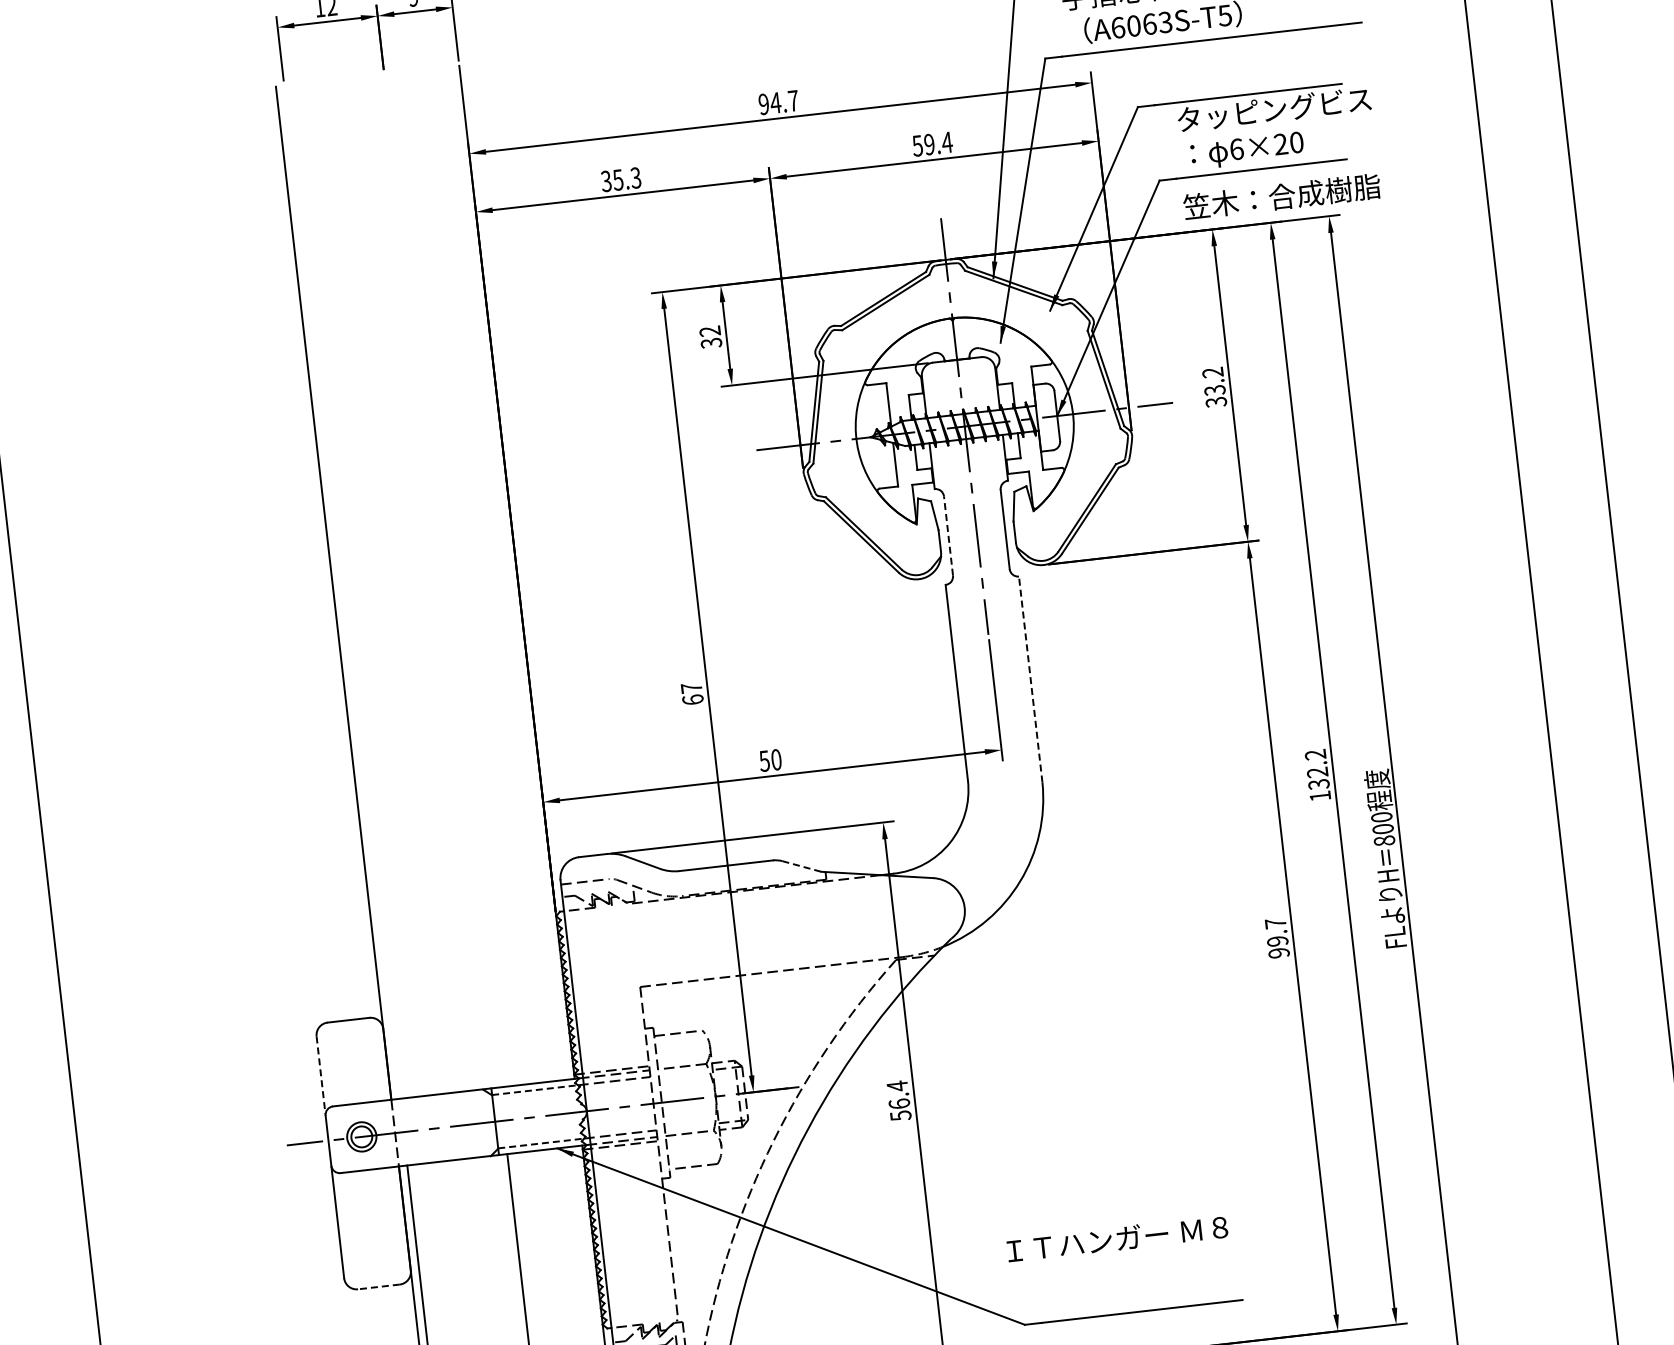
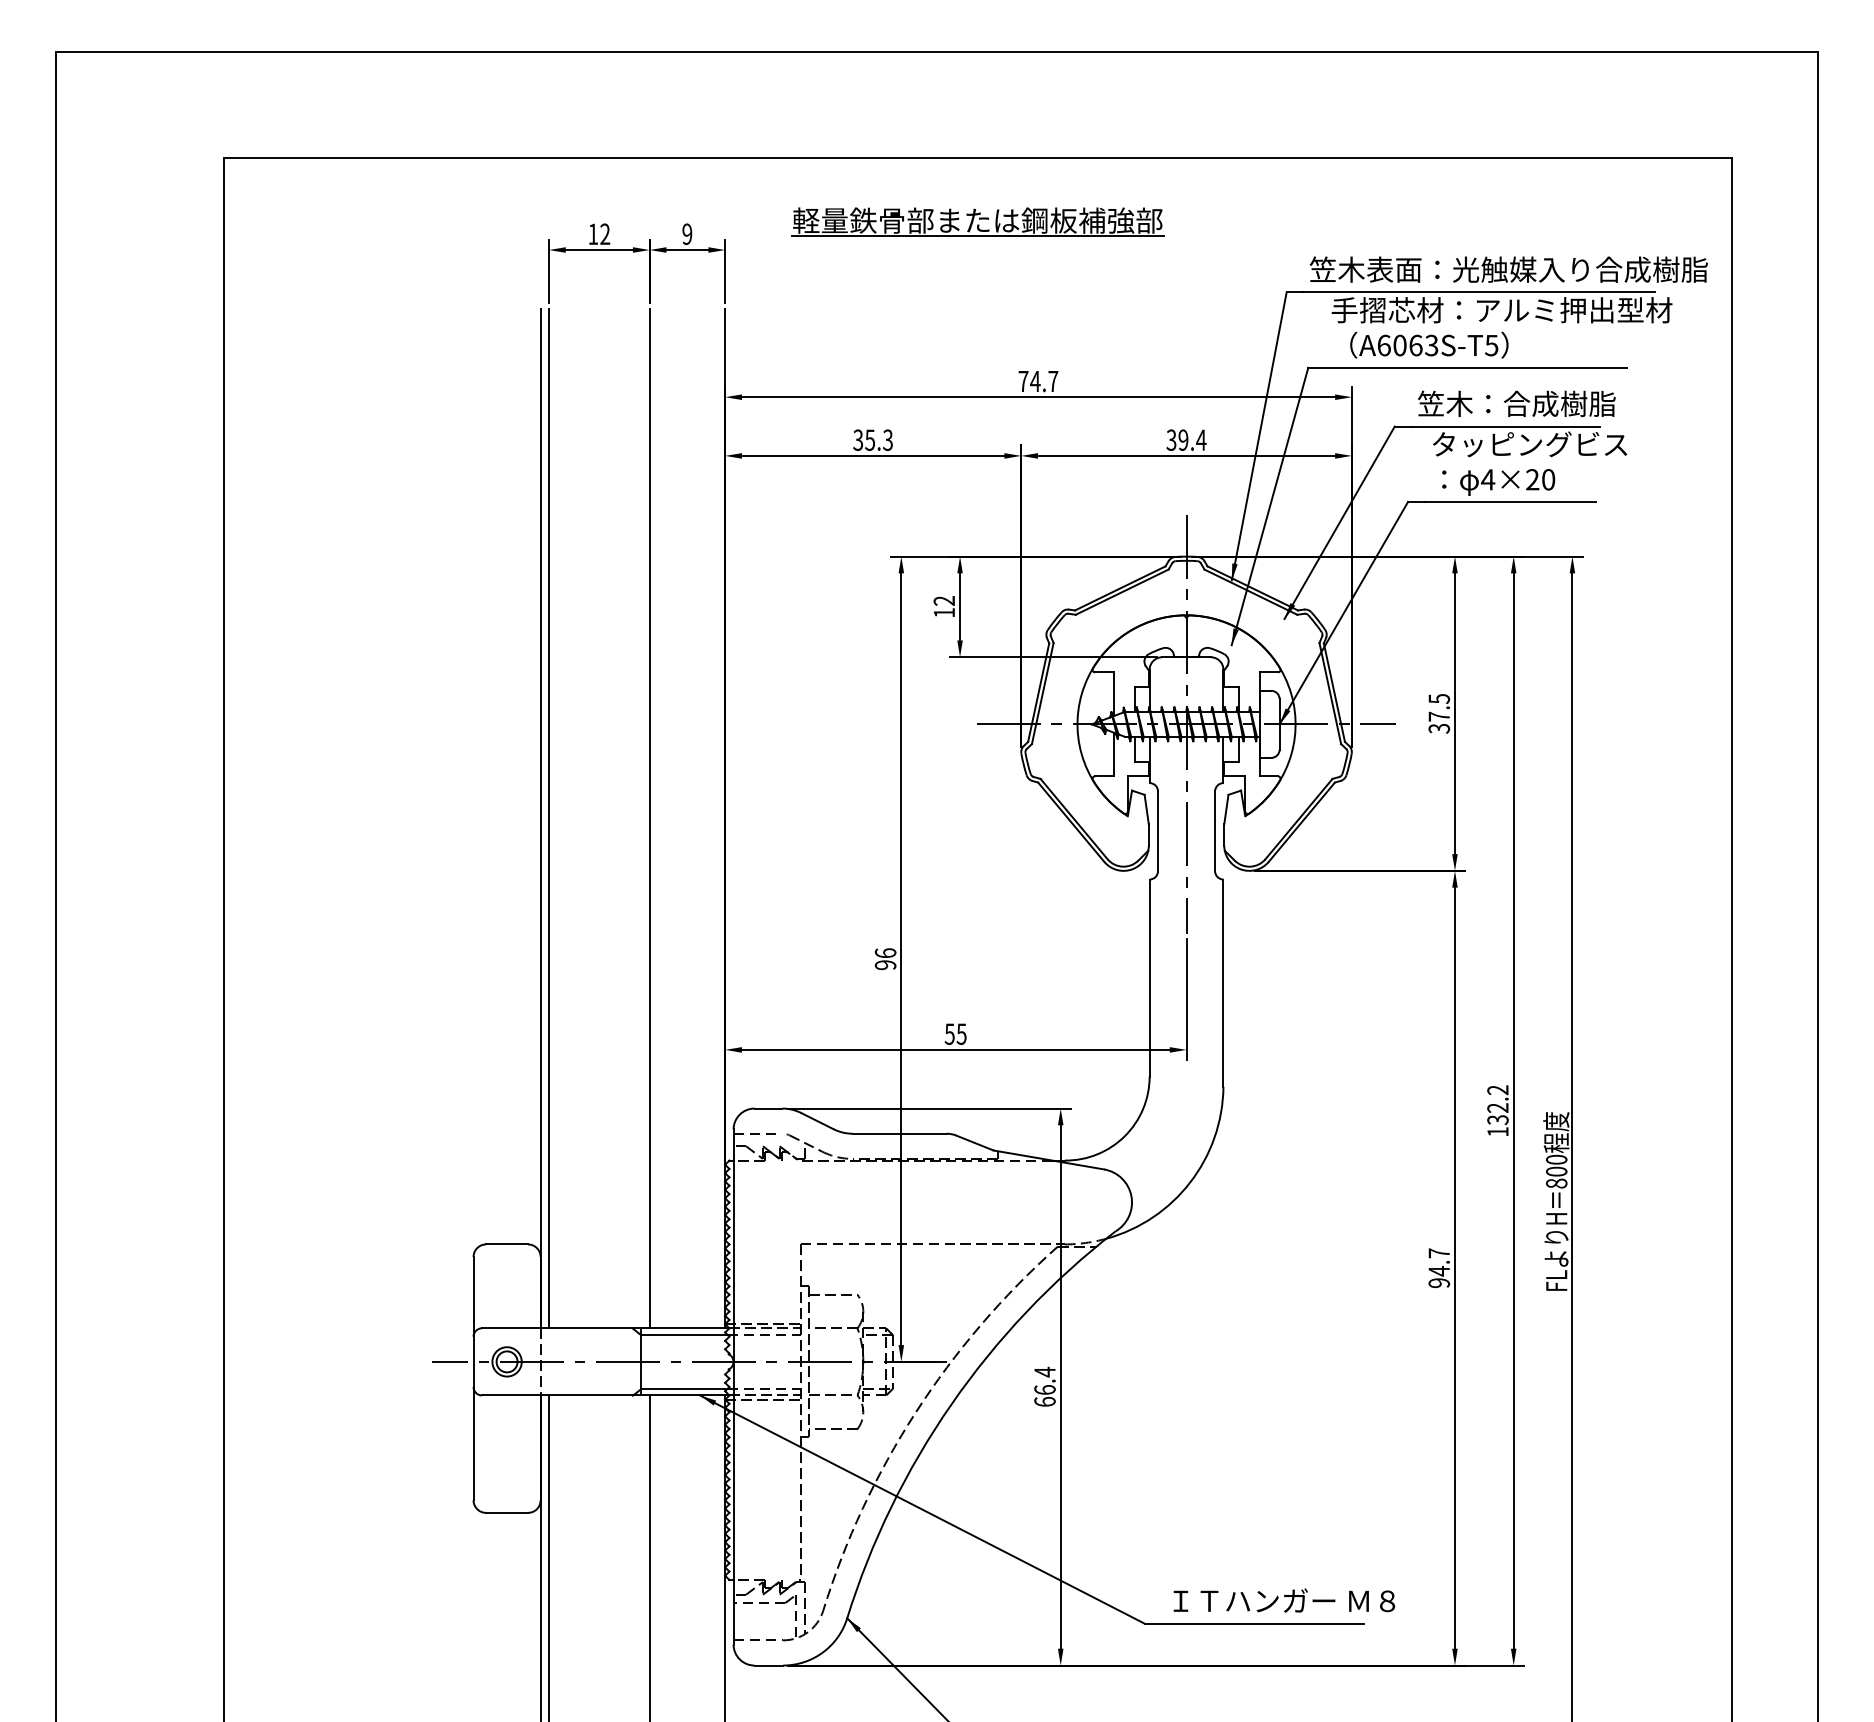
text: (763, 104) -> (1023, 381), 94.7 -> 74.7
text: (917, 145) -> (1171, 439), 59.4 -> 39.4
text: (1237, 149) -> (1488, 479), 6×20 -> 4×20
text: (1281, 196) -> (1516, 403), moved
text: (711, 342) -> (944, 612), 32 -> 12
text: (1214, 381) -> (1439, 707), 33.2 -> 37.5
line: (949, 536) -> (1158, 831), dashed -> solid
line: (441, 580) -> (649, 818), added
line: (342, 592) -> (549, 818), added
line: (1030, 679) -> (1223, 983), dashed -> solid
text: (692, 694) -> (885, 959), 67 -> 96
text: (776, 759) -> (961, 1033), 50 -> 55
line: (802, 866) -> (975, 1143), dashed -> solid
text: (1278, 941) -> (1439, 1271), 99.7 -> 94.7
line: (321, 1075) -> (473, 1296), dashed -> solid
line: (536, 1090) -> (685, 1335), dashed -> solid
text: (900, 1115) -> (1044, 1401), 56.4 -> 66.4
line: (542, 1143) -> (685, 1388), dashed -> solid
text: (1117, 1238) -> (1284, 1600), moved
line: (379, 1286) -> (507, 1512), dashed -> solid

